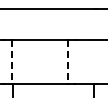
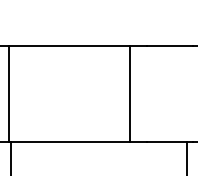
line: (11, 62) -> (8, 95), dashed -> solid
line: (67, 62) -> (130, 95), dashed -> solid

